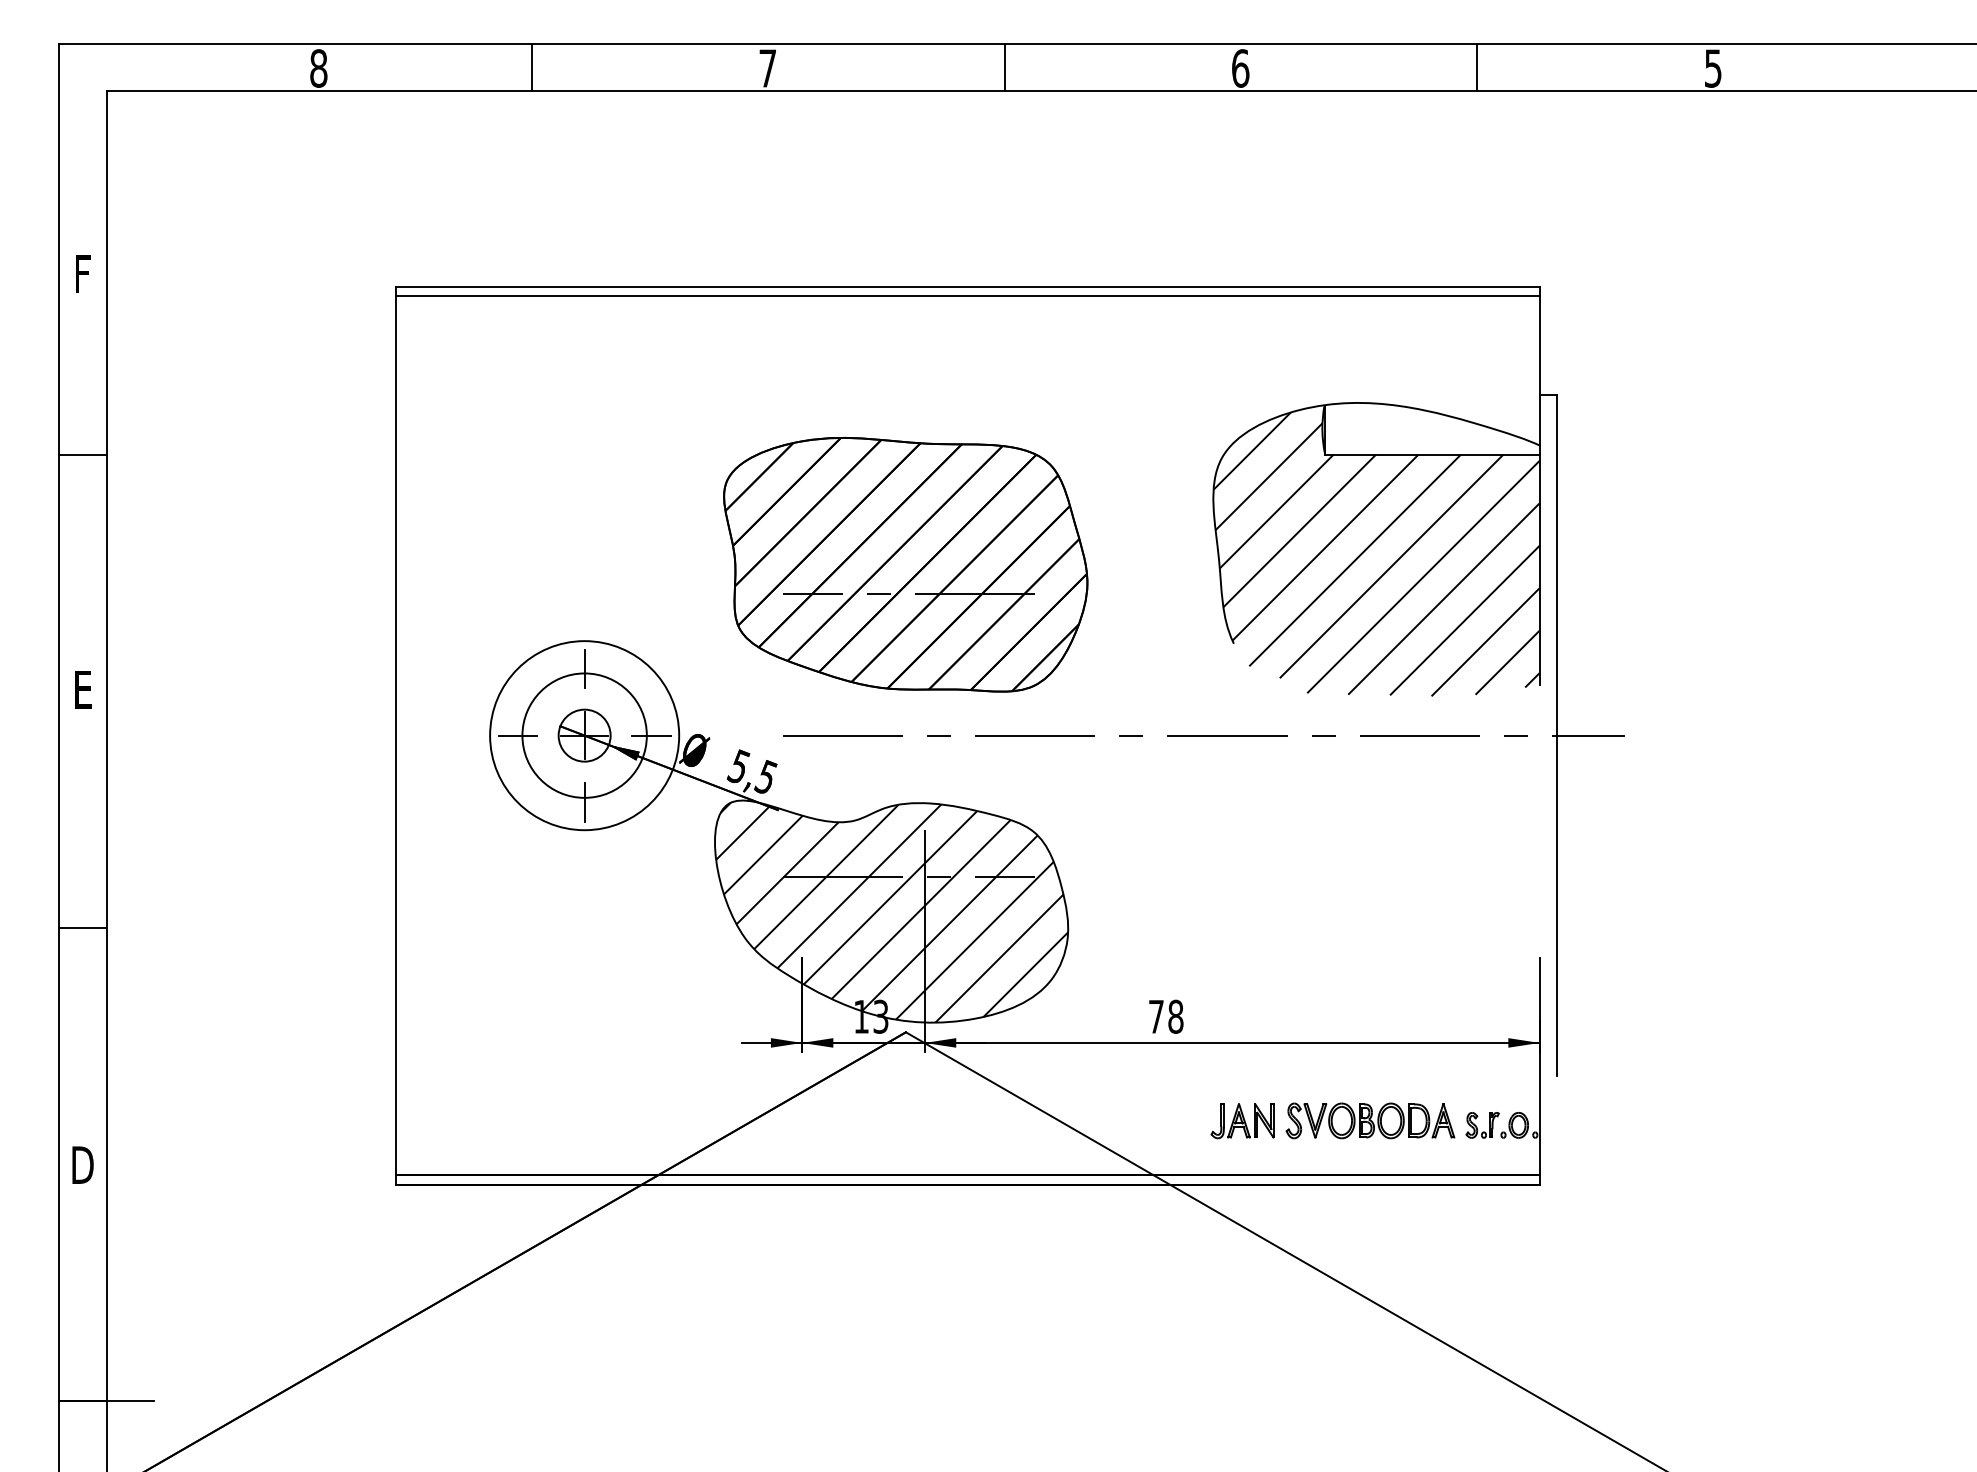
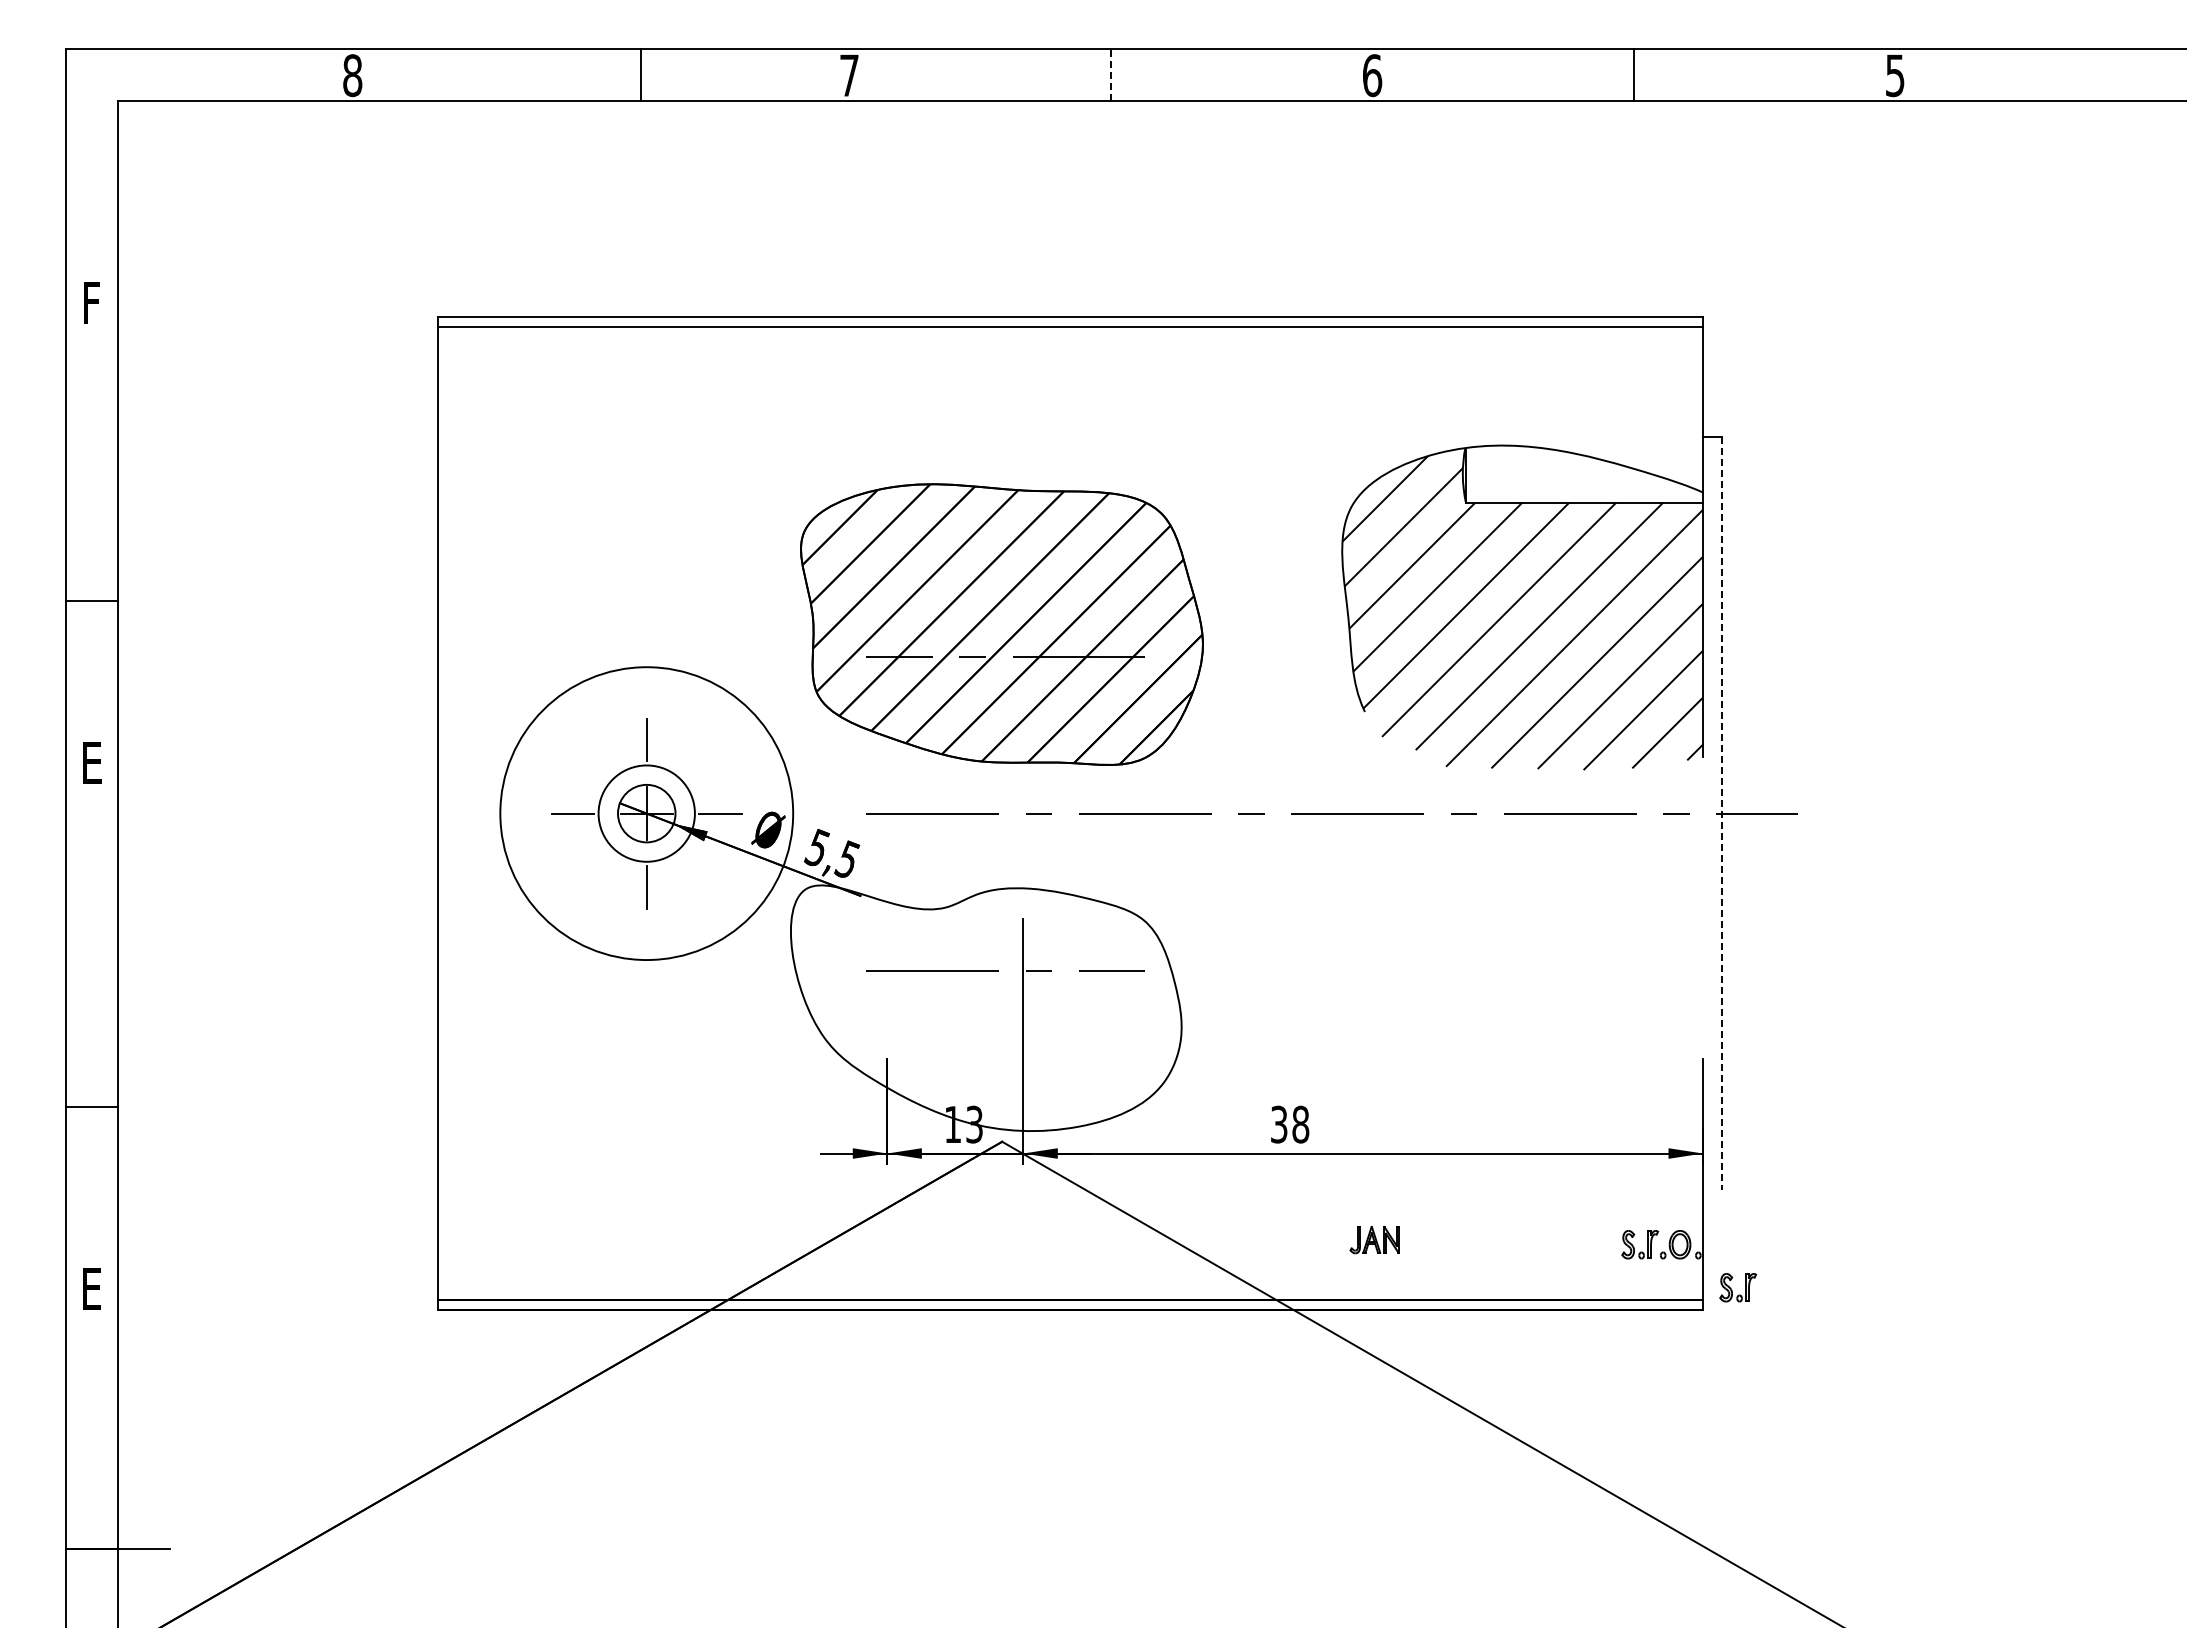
line: (531, 67) -> (640, 74), moved
line: (1004, 67) -> (1111, 74), solid -> dashed
line: (82, 455) -> (91, 600), moved
circle: (584, 735) -> (646, 813), size x0.7
circle: (584, 735) -> (646, 813), size x1.4
line: (1556, 736) -> (1721, 814), solid -> dashed
hatch: (891, 912) -> (986, 1009), removed
line: (82, 928) -> (91, 1107), moved
text: (1156, 1016) -> (1279, 1124), 78 -> 38
part: (1242, 1120) -> (1374, 1239), size x0.7
part: (1369, 1120) -> (1515, 1239), removed
text: (82, 1164) -> (91, 1288), D -> E
part: (1566, 1165) -> (1732, 1289), added

